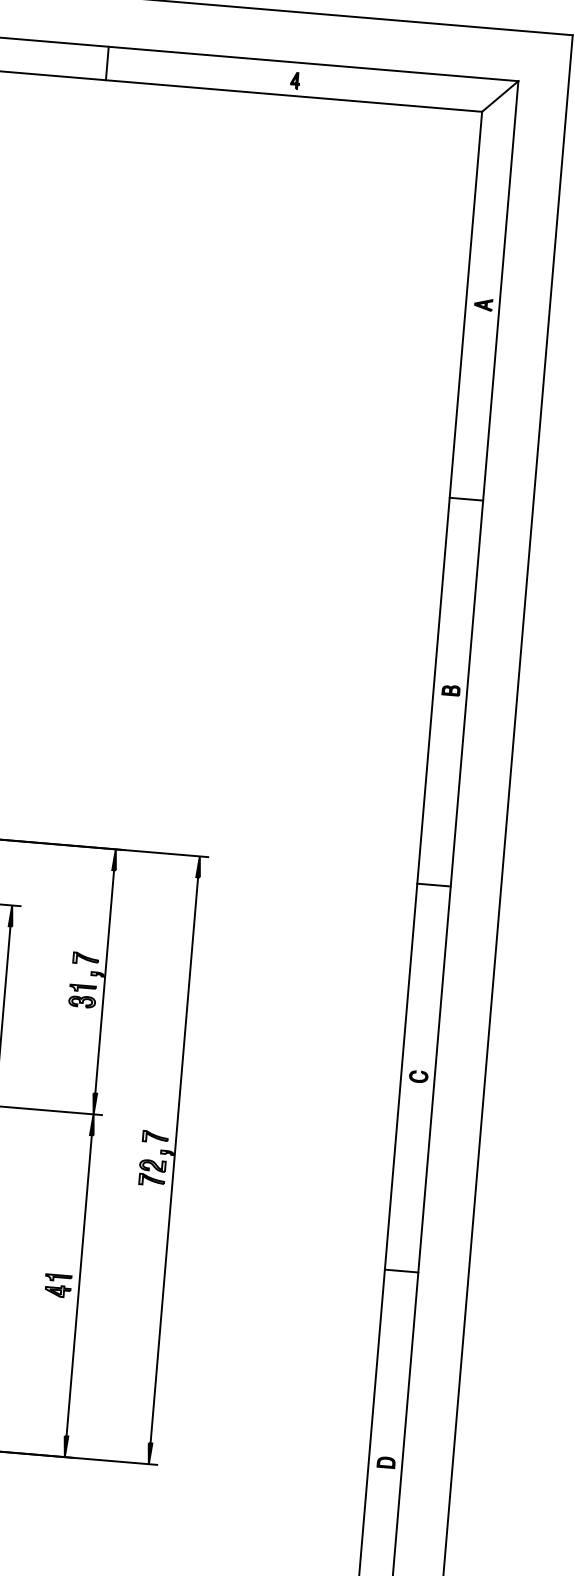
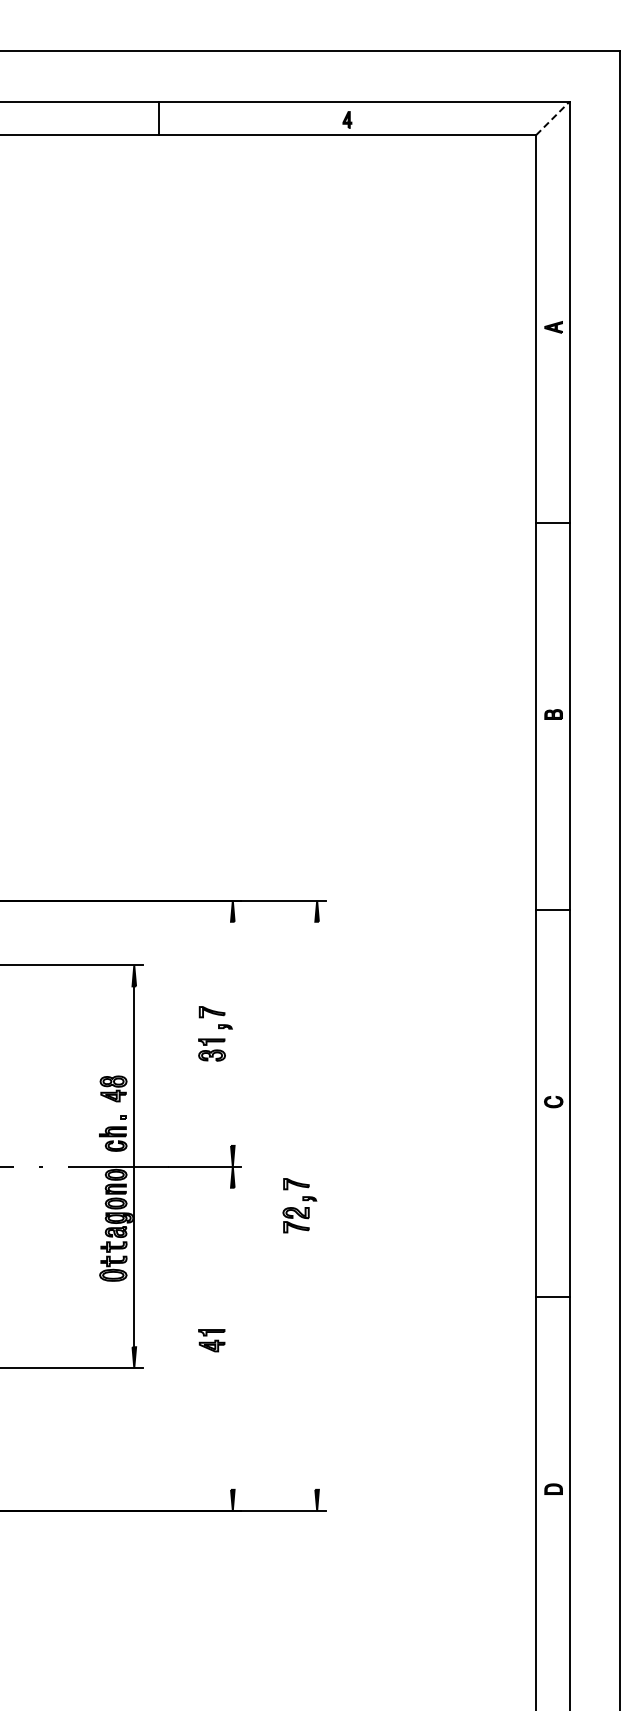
line: (499, 96) -> (552, 118), solid -> dashed
line: (104, 981) -> (232, 1033), removed
line: (174, 1160) -> (317, 1205), removed
line: (78, 1285) -> (232, 1338), removed

